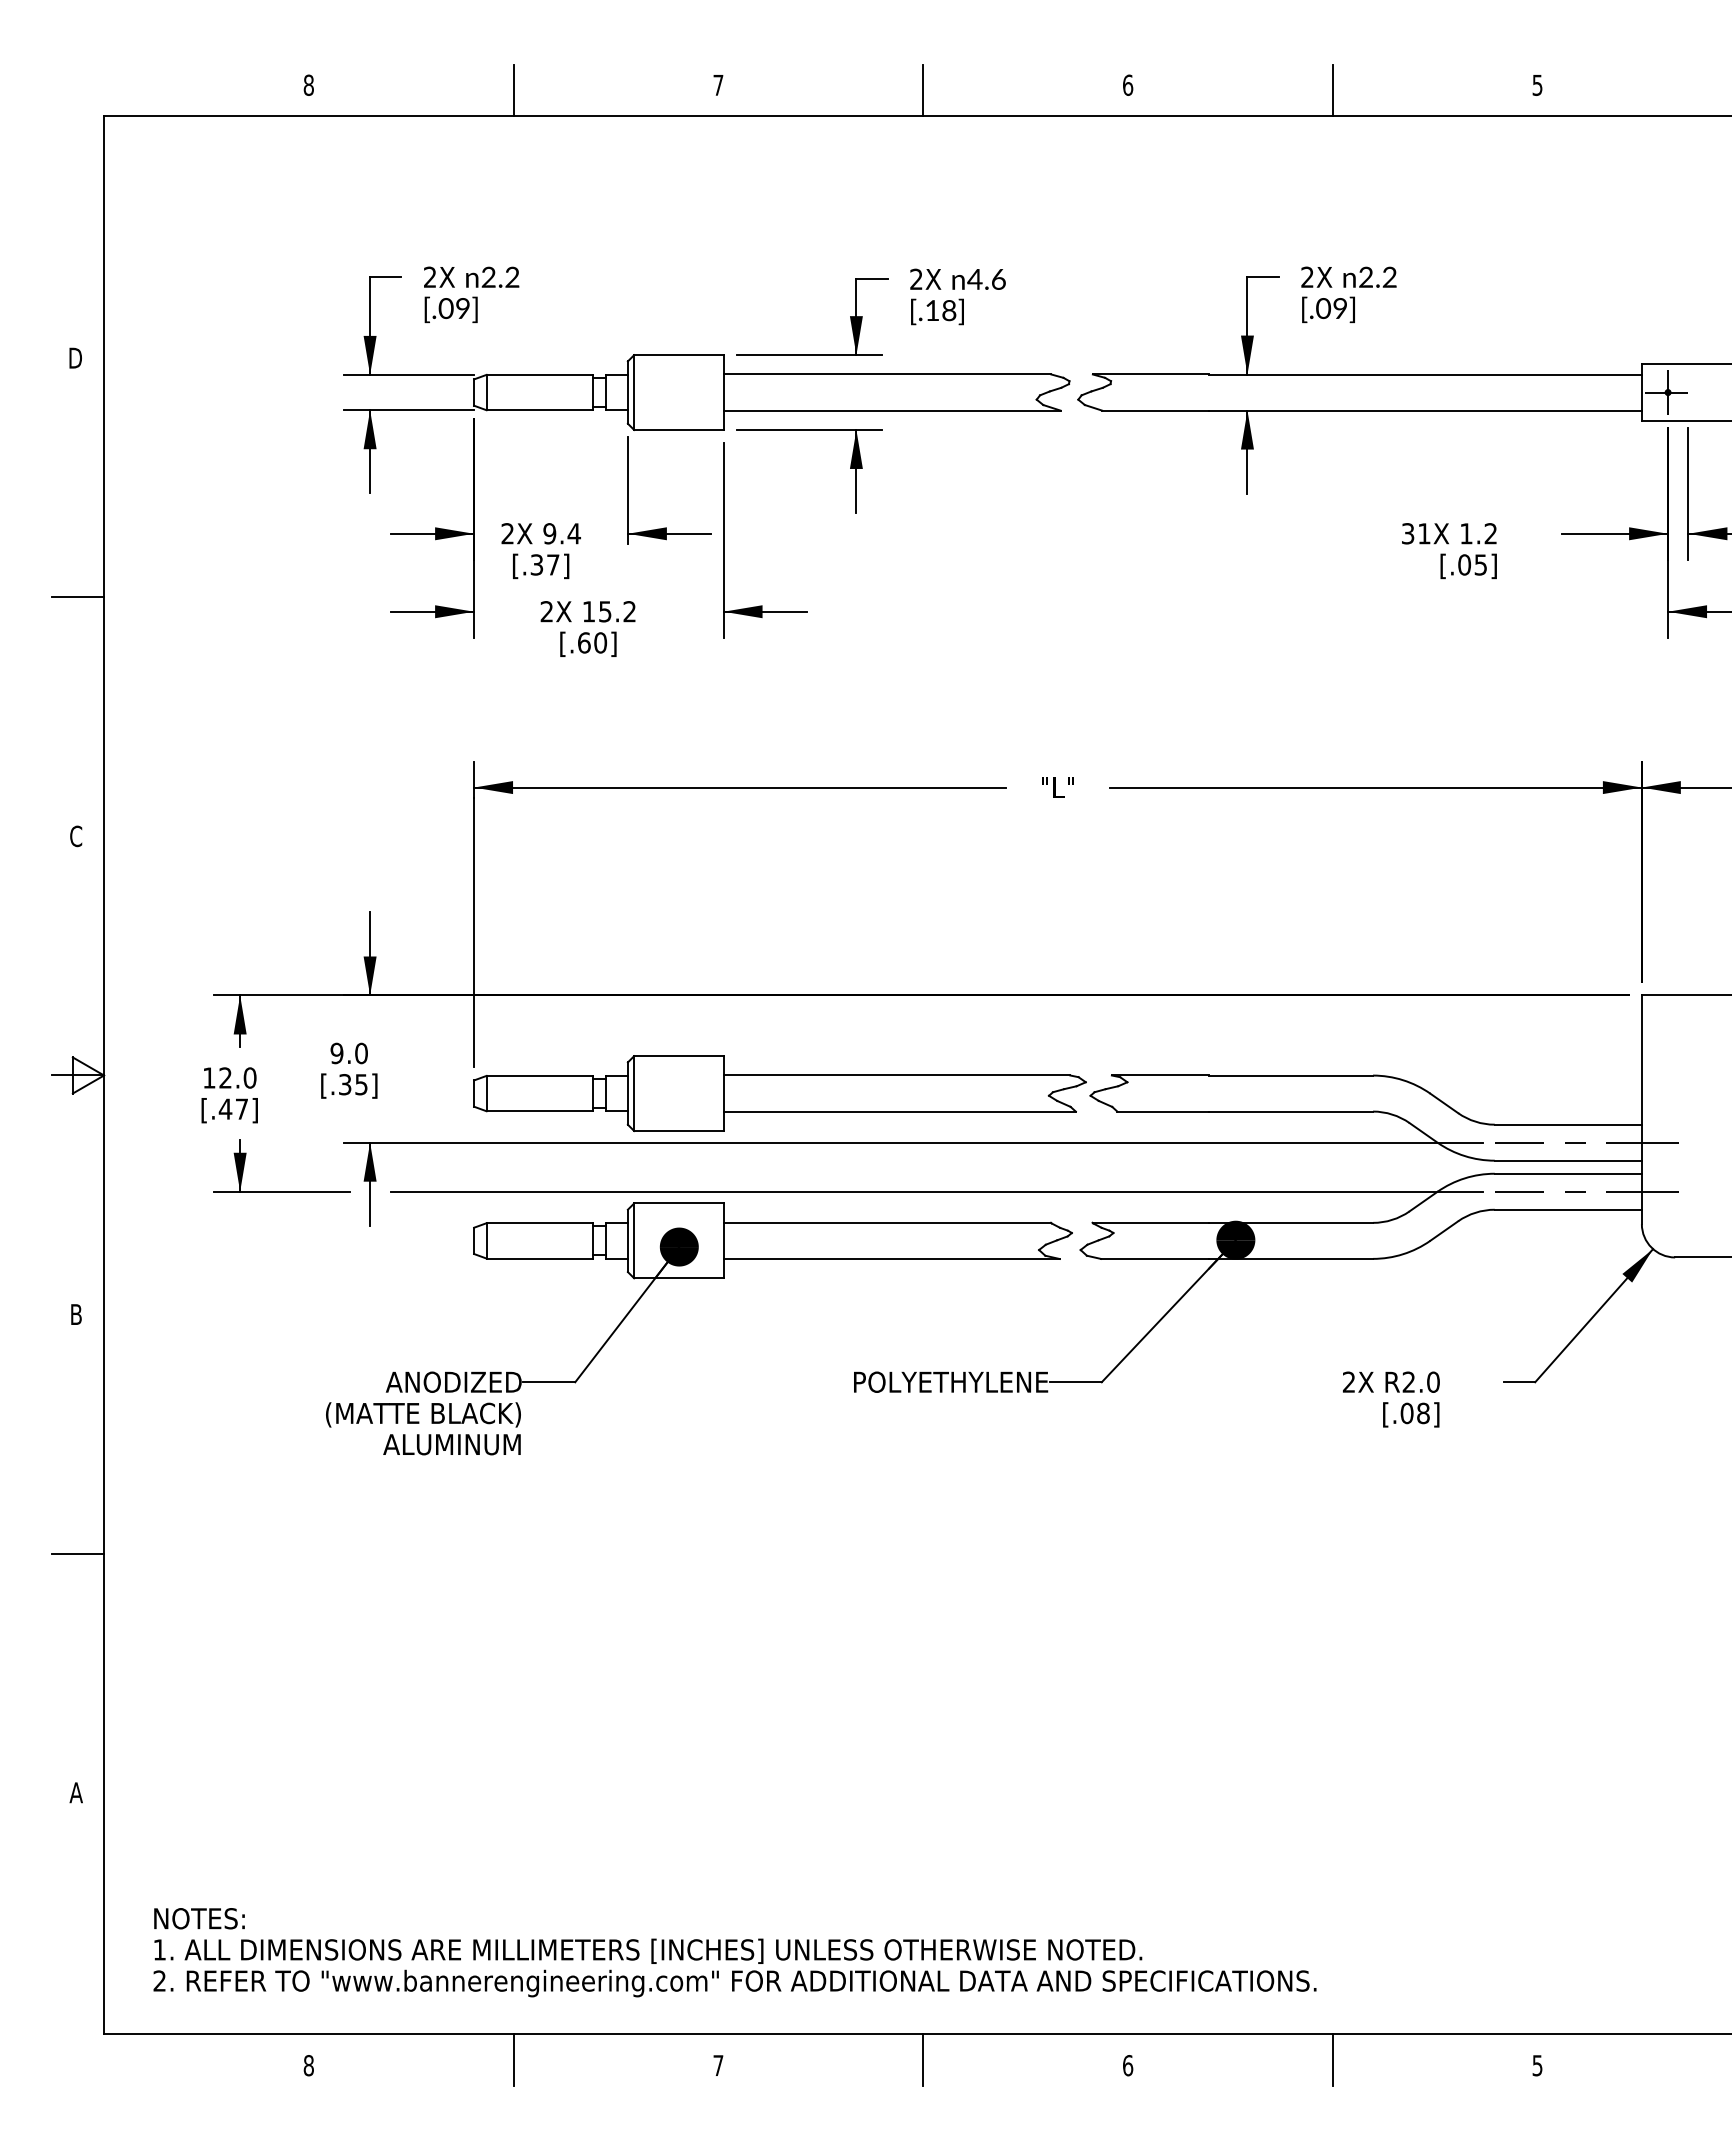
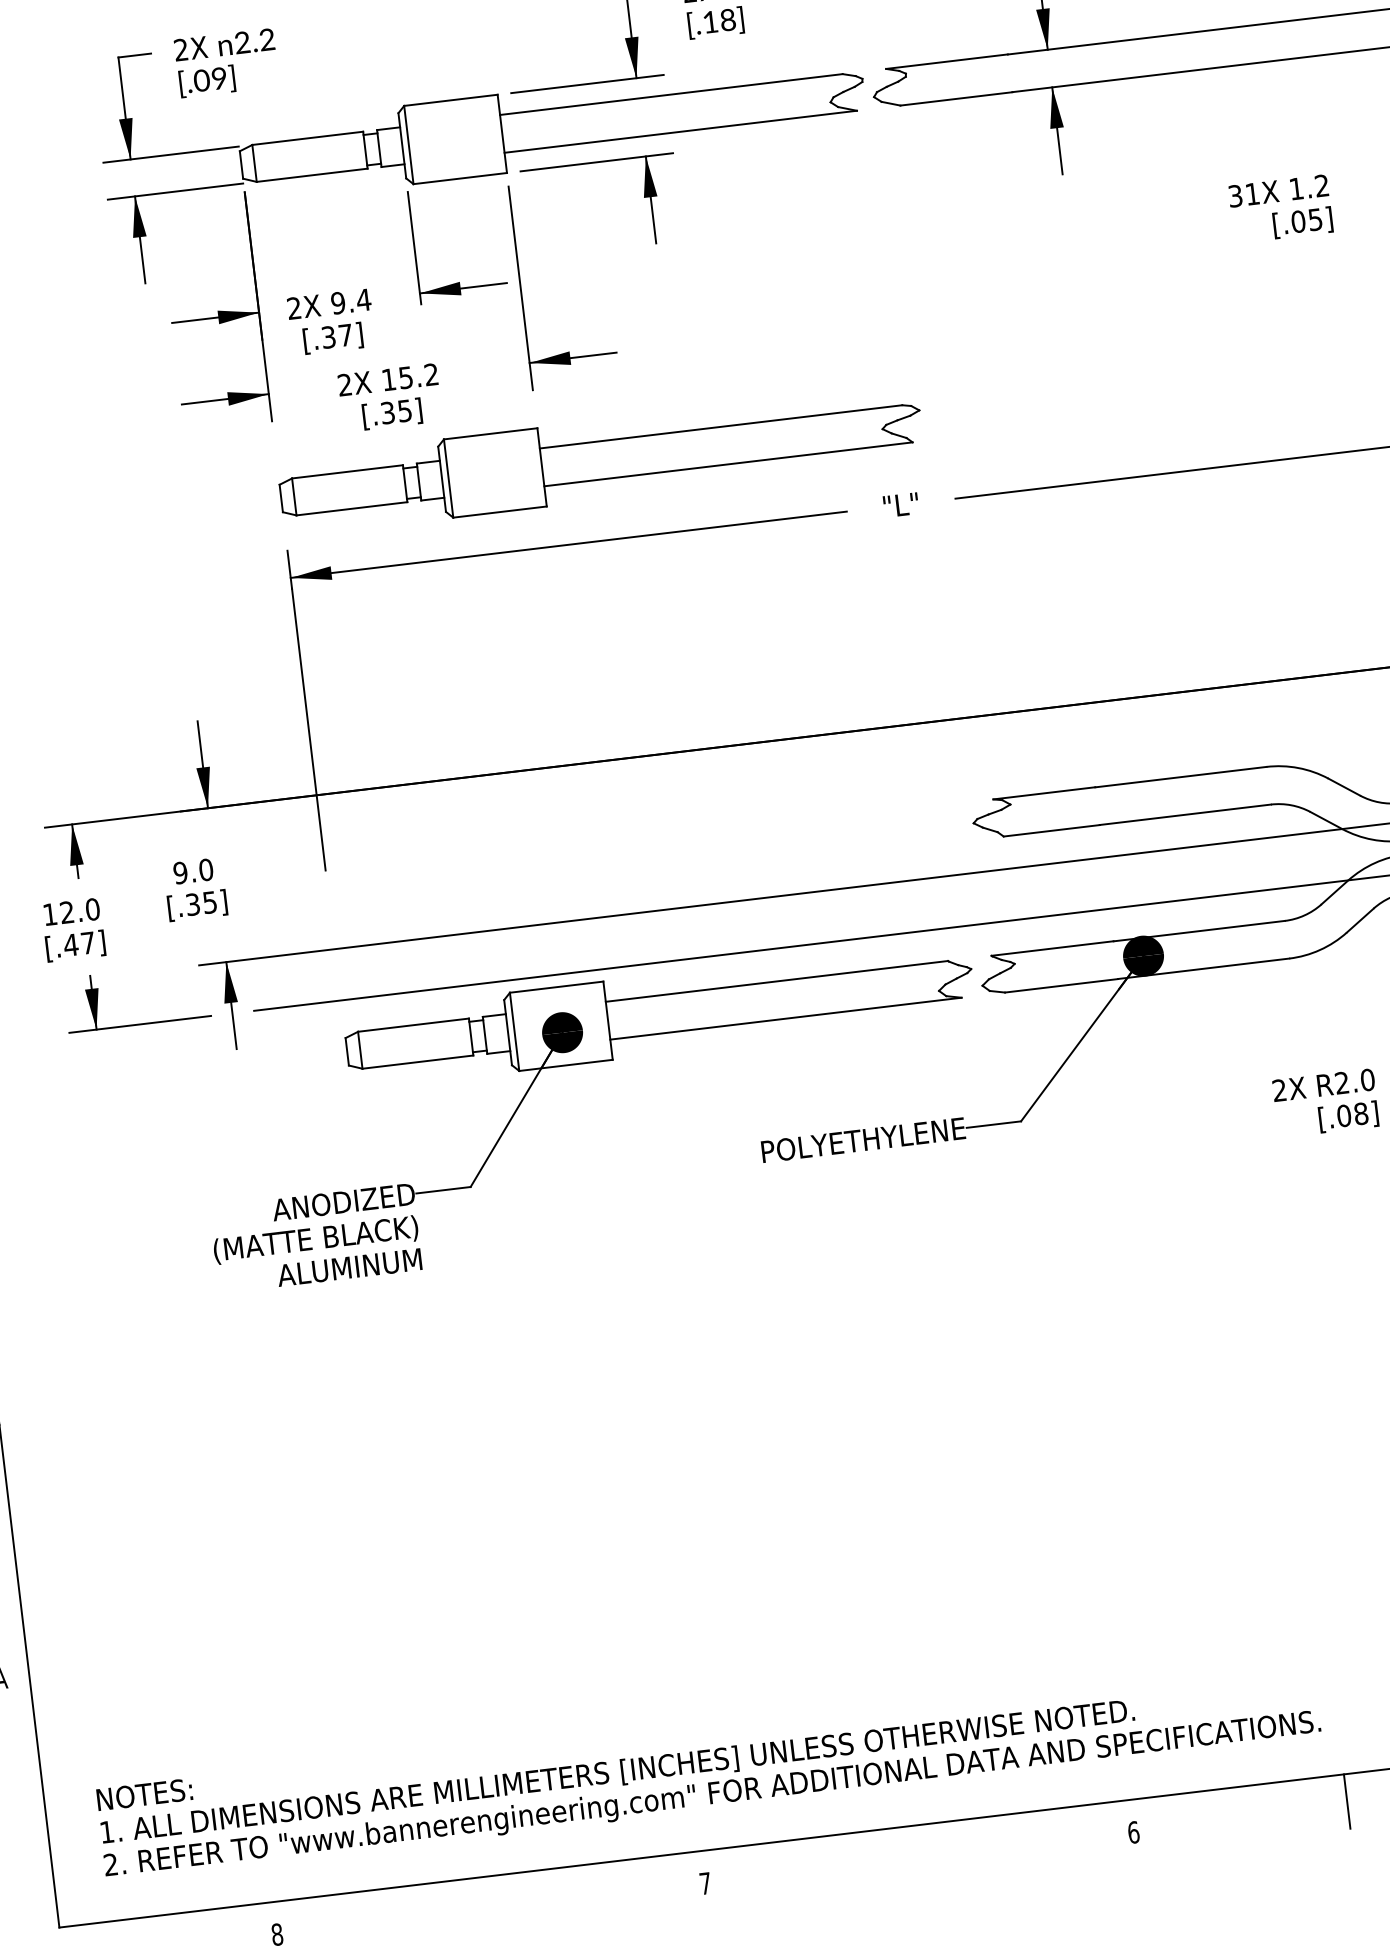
text: (592, 642) -> (396, 411), [.60] -> [.35]
part: (779, 1093) -> (600, 460), moved
line: (513, 2060) -> (490, 1903), removed
line: (923, 2060) -> (919, 1852), removed

